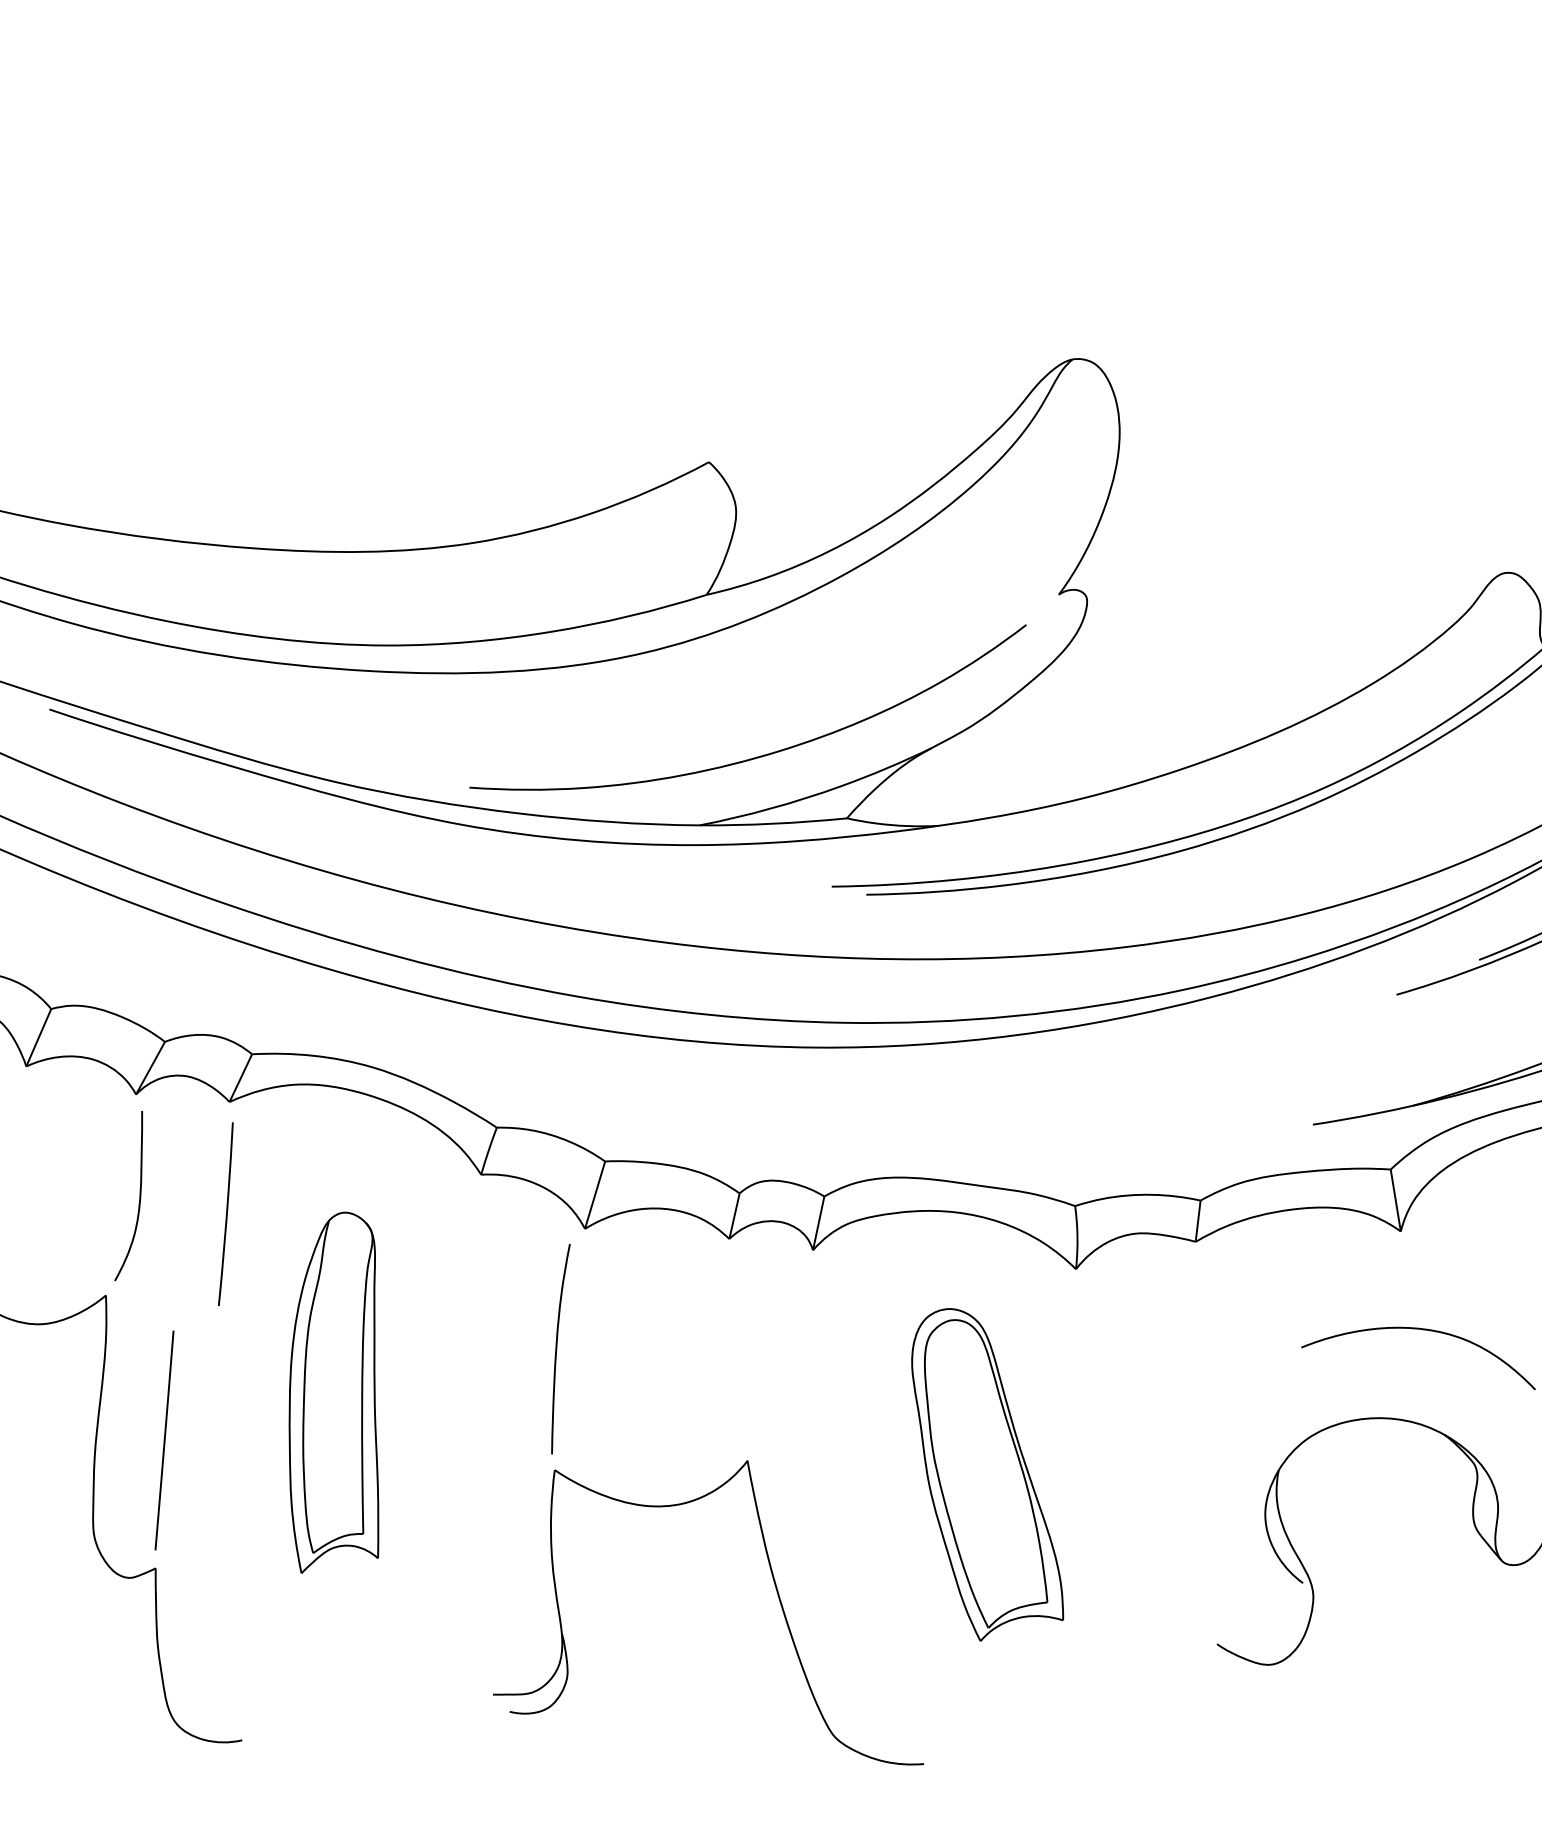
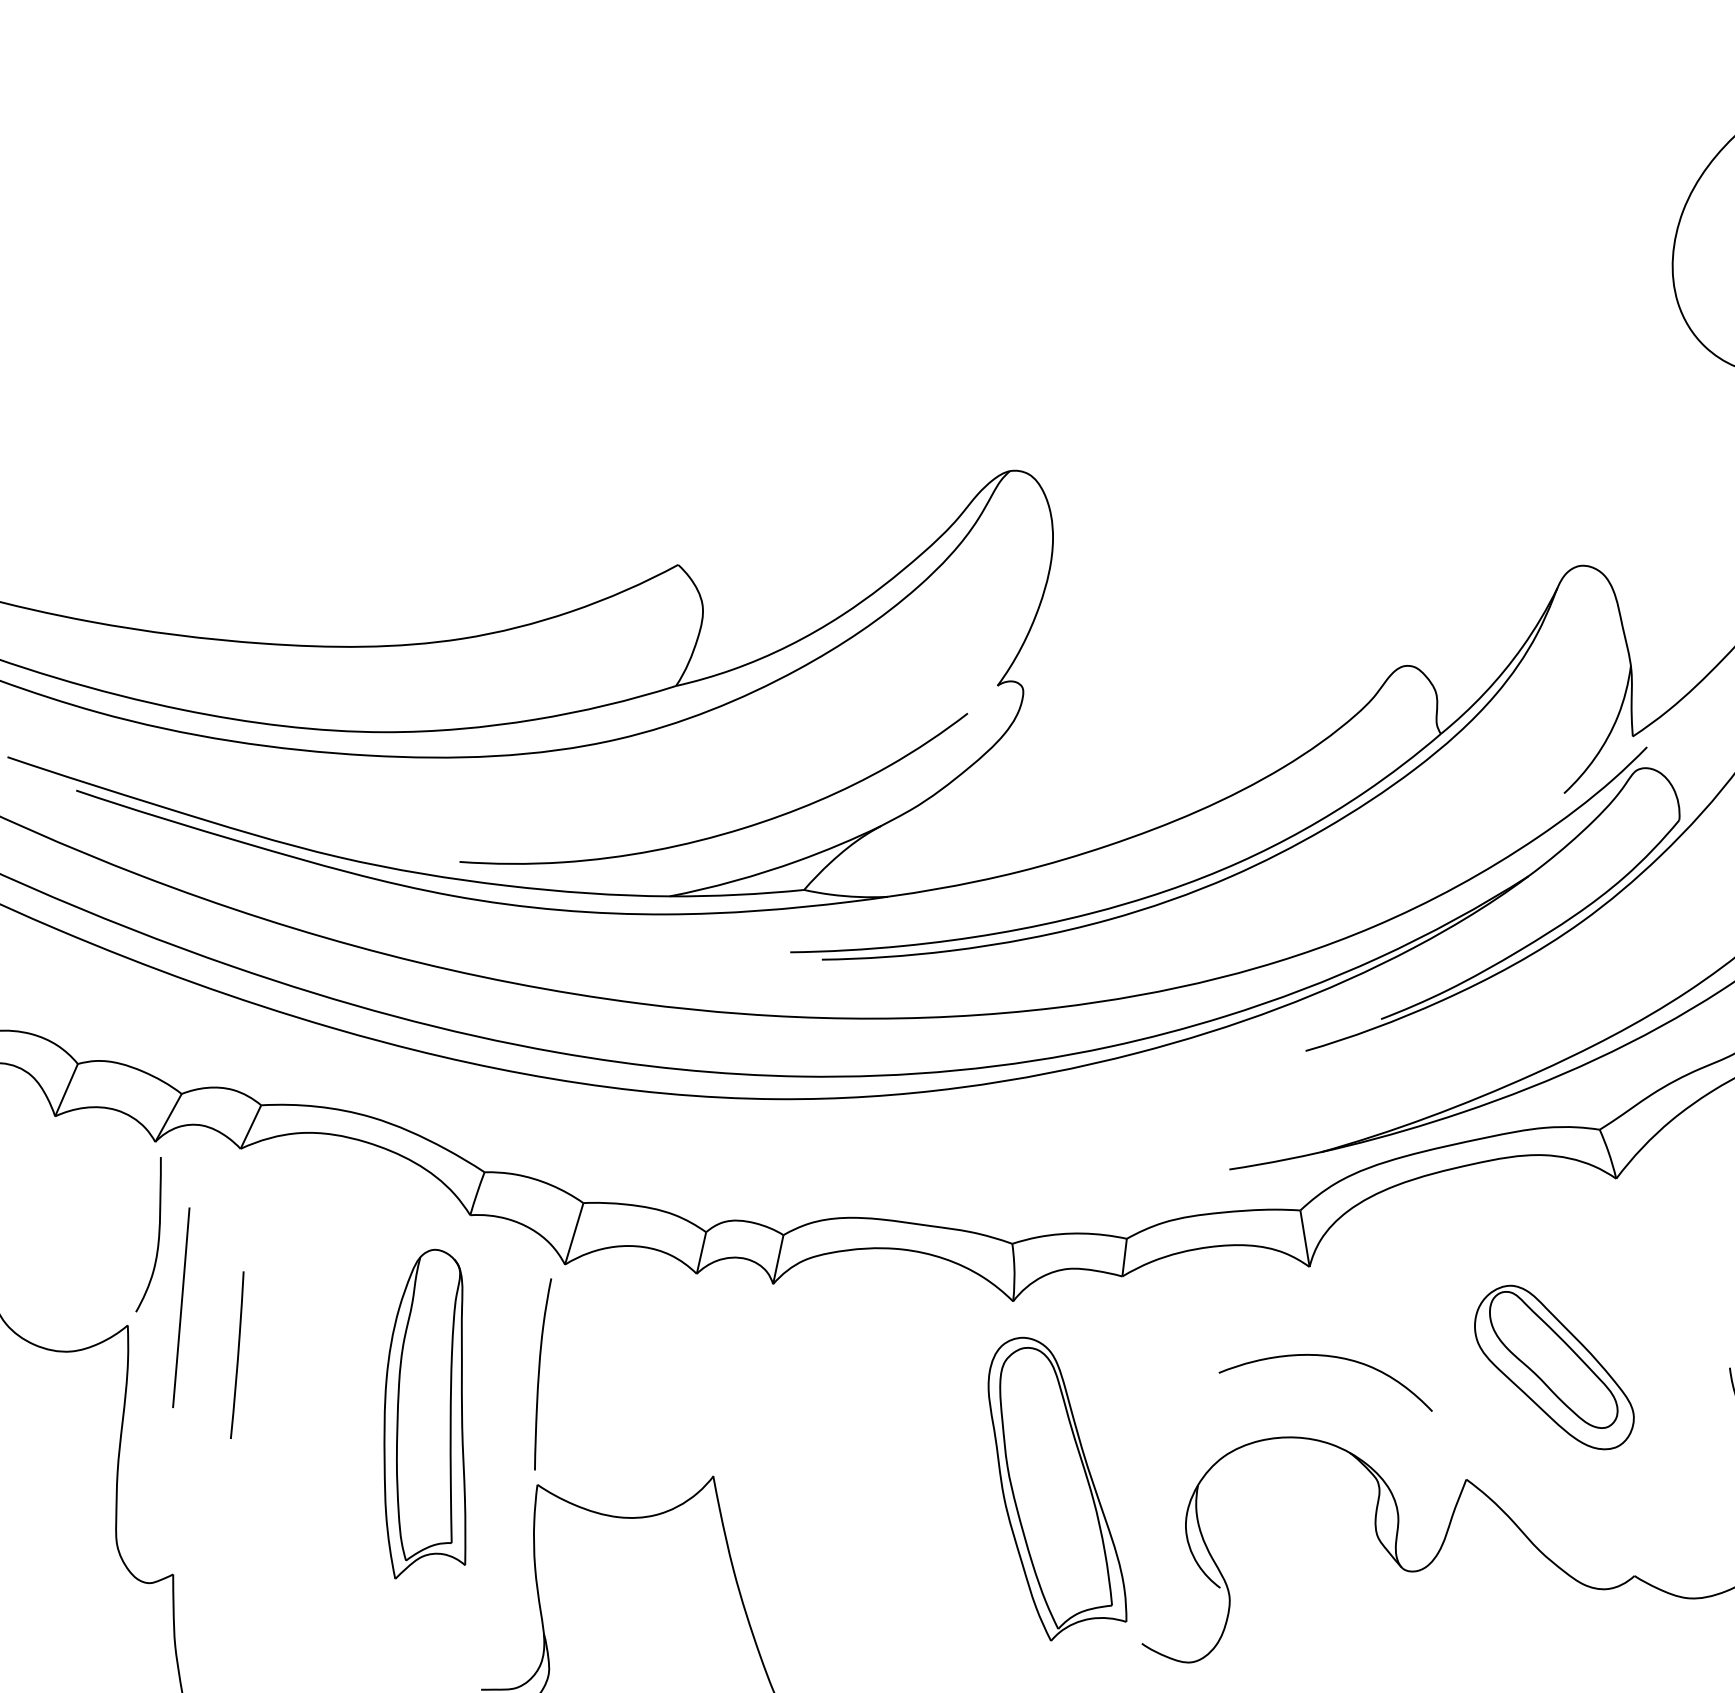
line: (226, 1213) -> (237, 1354), moved
part: (333, 1391) -> (424, 1413), moved
line: (164, 1440) -> (181, 1307), moved
part: (987, 1474) -> (1057, 1488), moved

